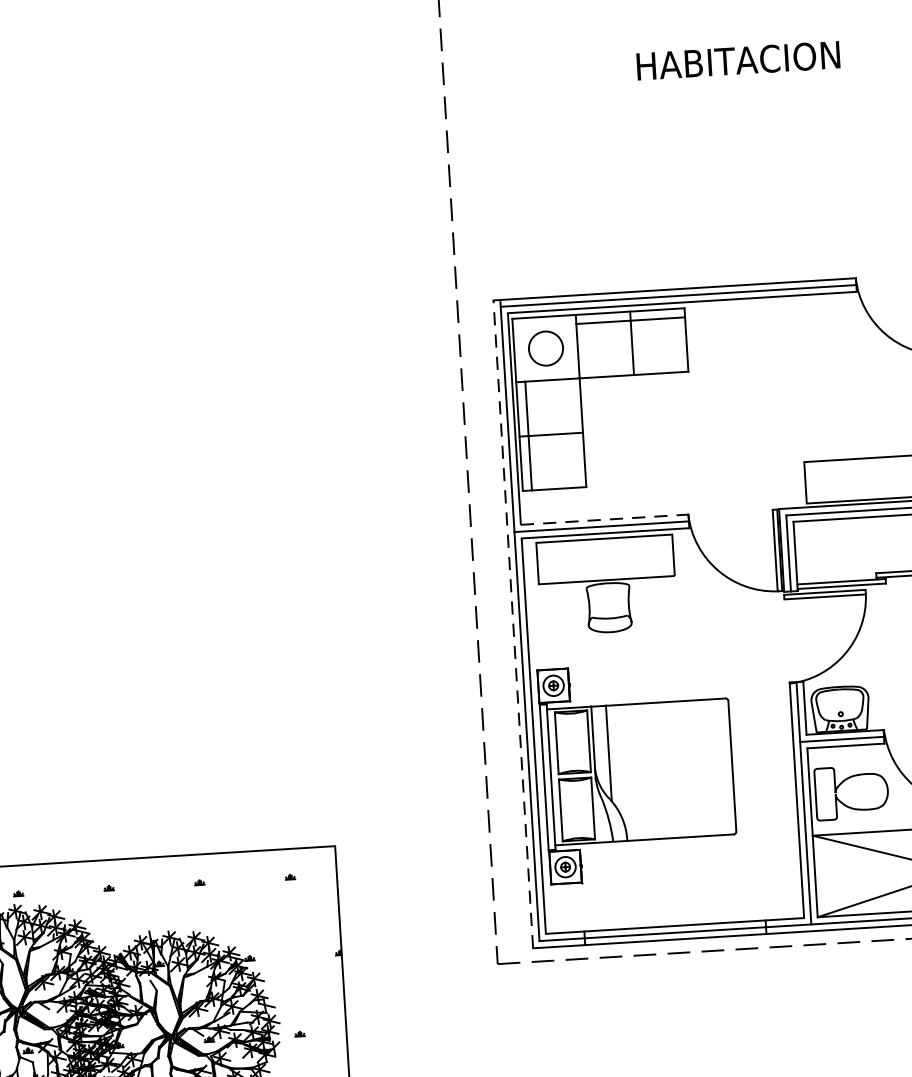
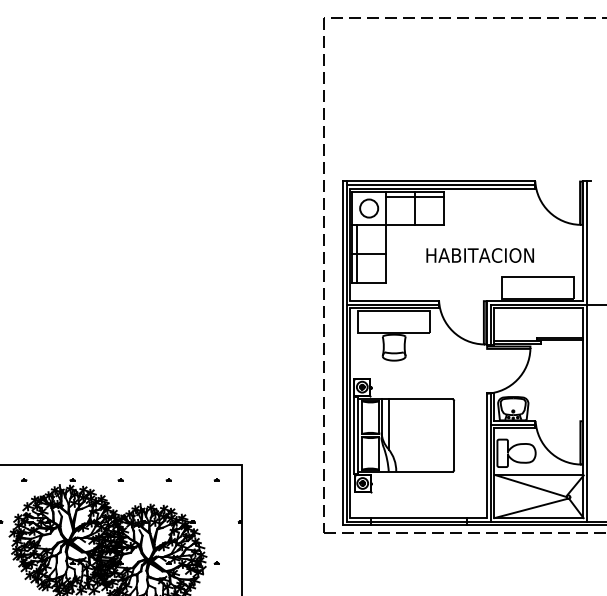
text: (736, 60) -> (479, 255), moved
line: (606, 518) -> (395, 300), dashed -> solid
line: (512, 624) -> (342, 353), dashed -> solid

